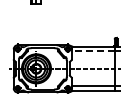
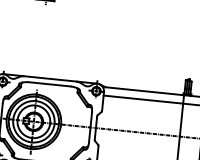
line: (92, 51) -> (141, 99), dashed -> solid

